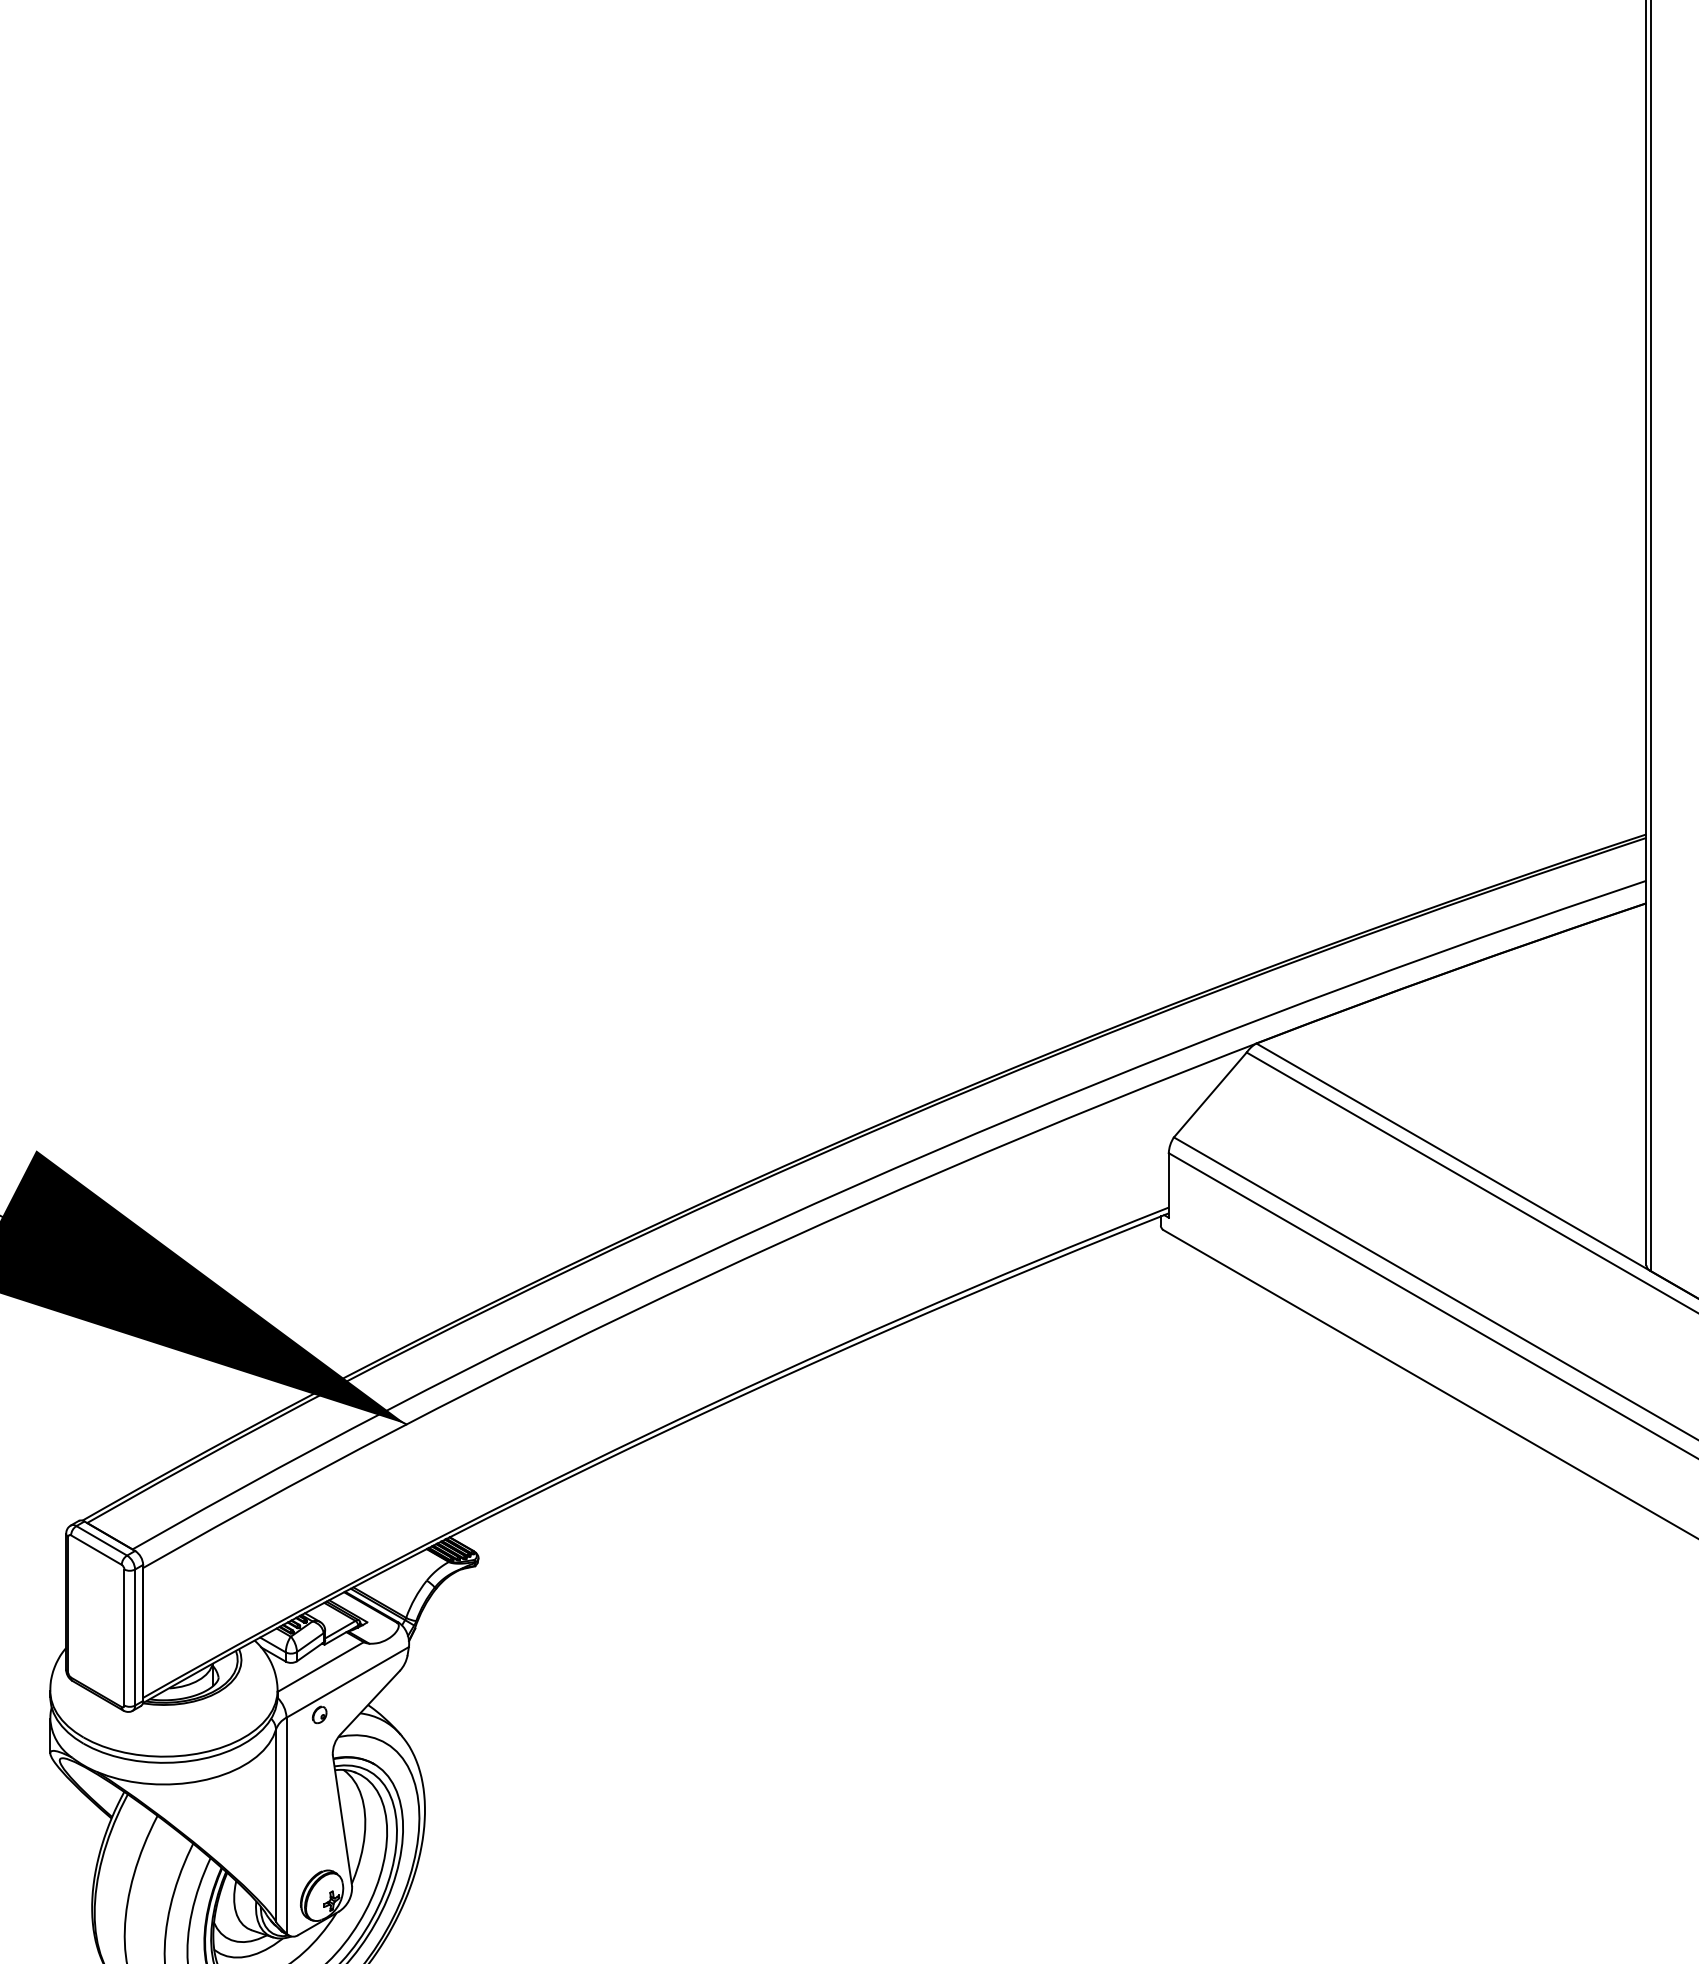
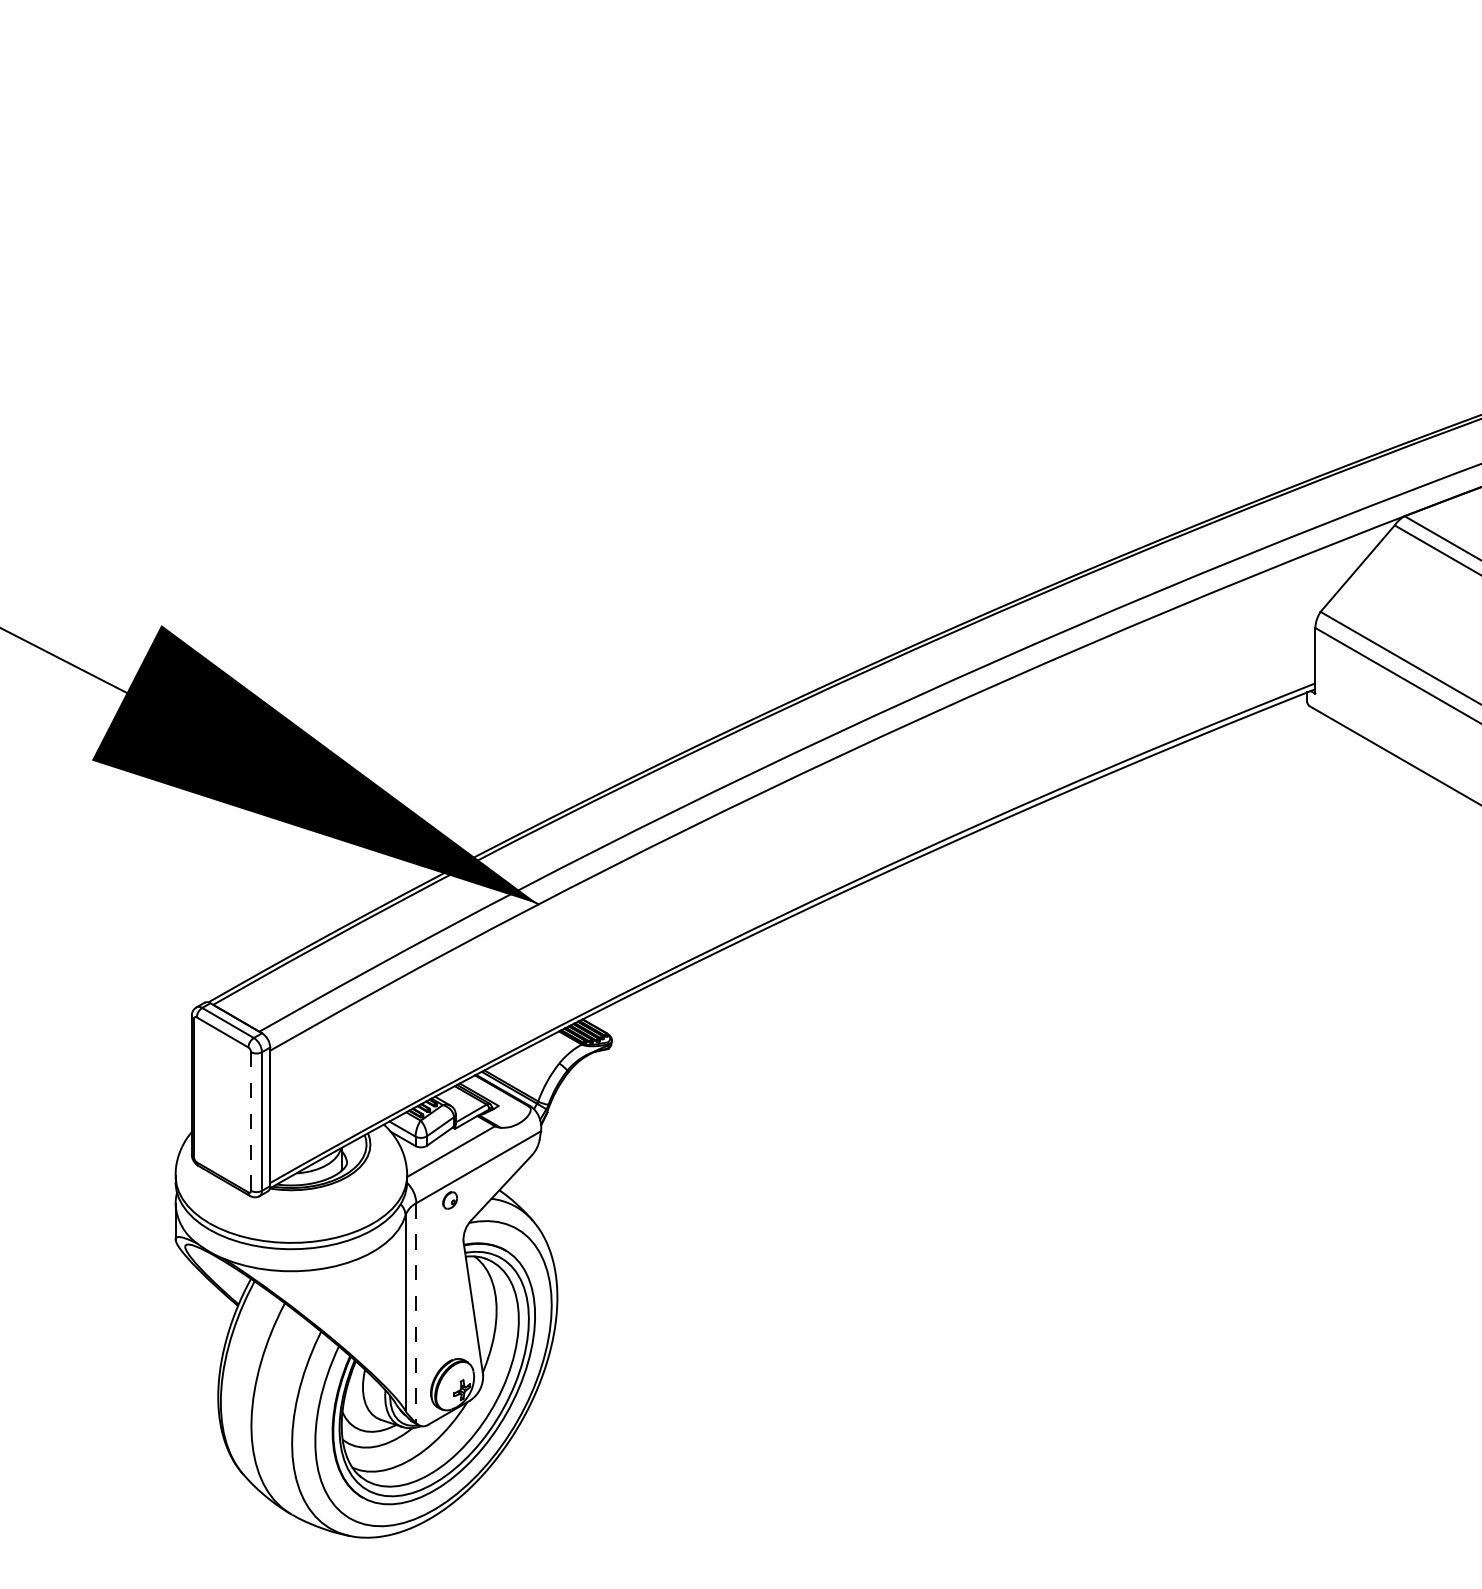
line: (124, 1637) -> (251, 1121), solid -> dashed
line: (286, 1825) -> (416, 1313), solid -> dashed

